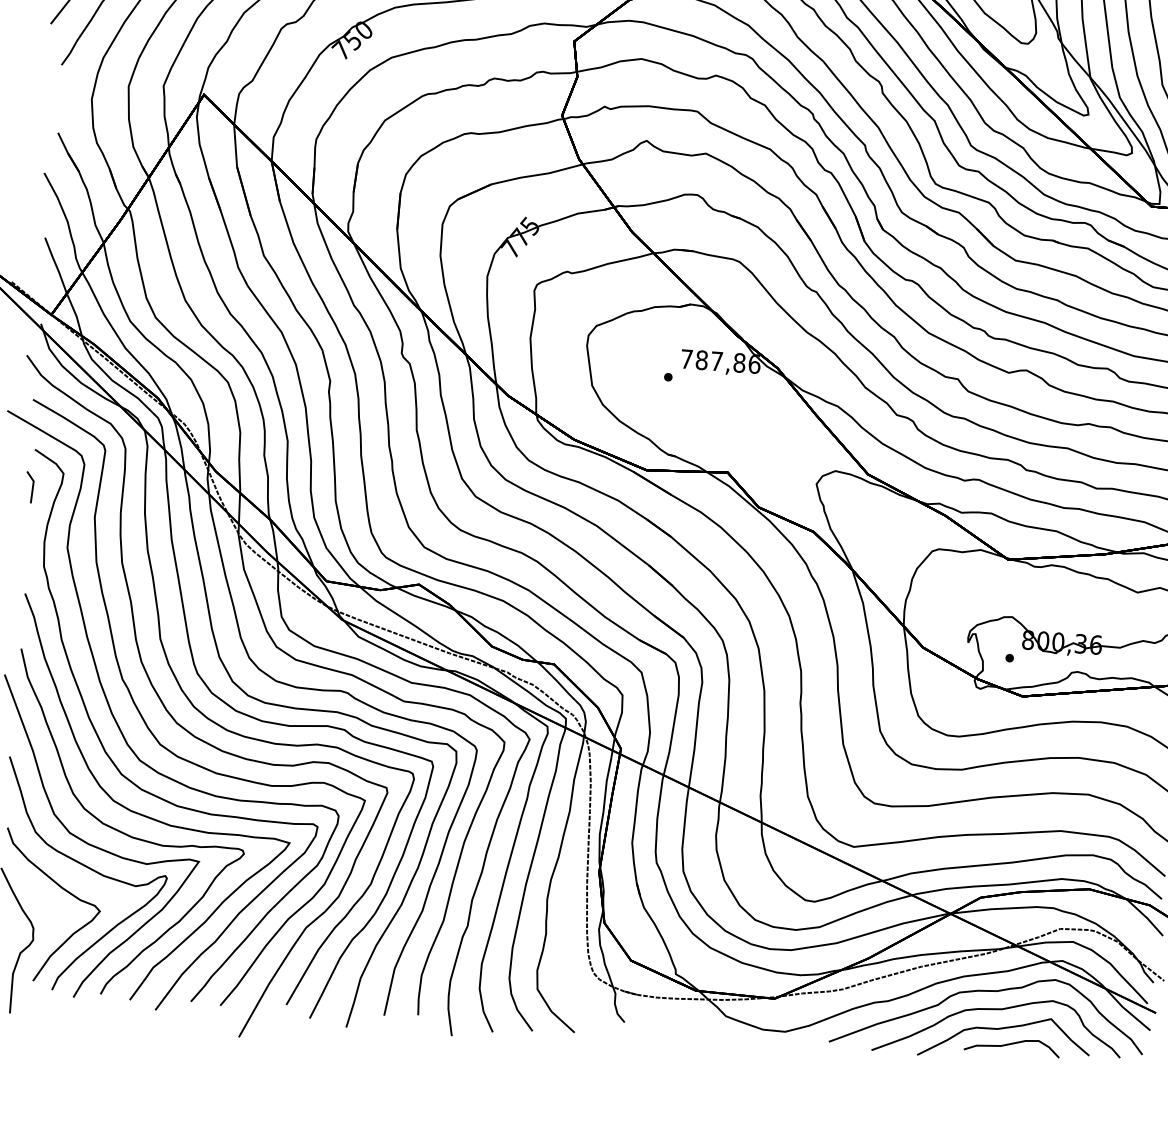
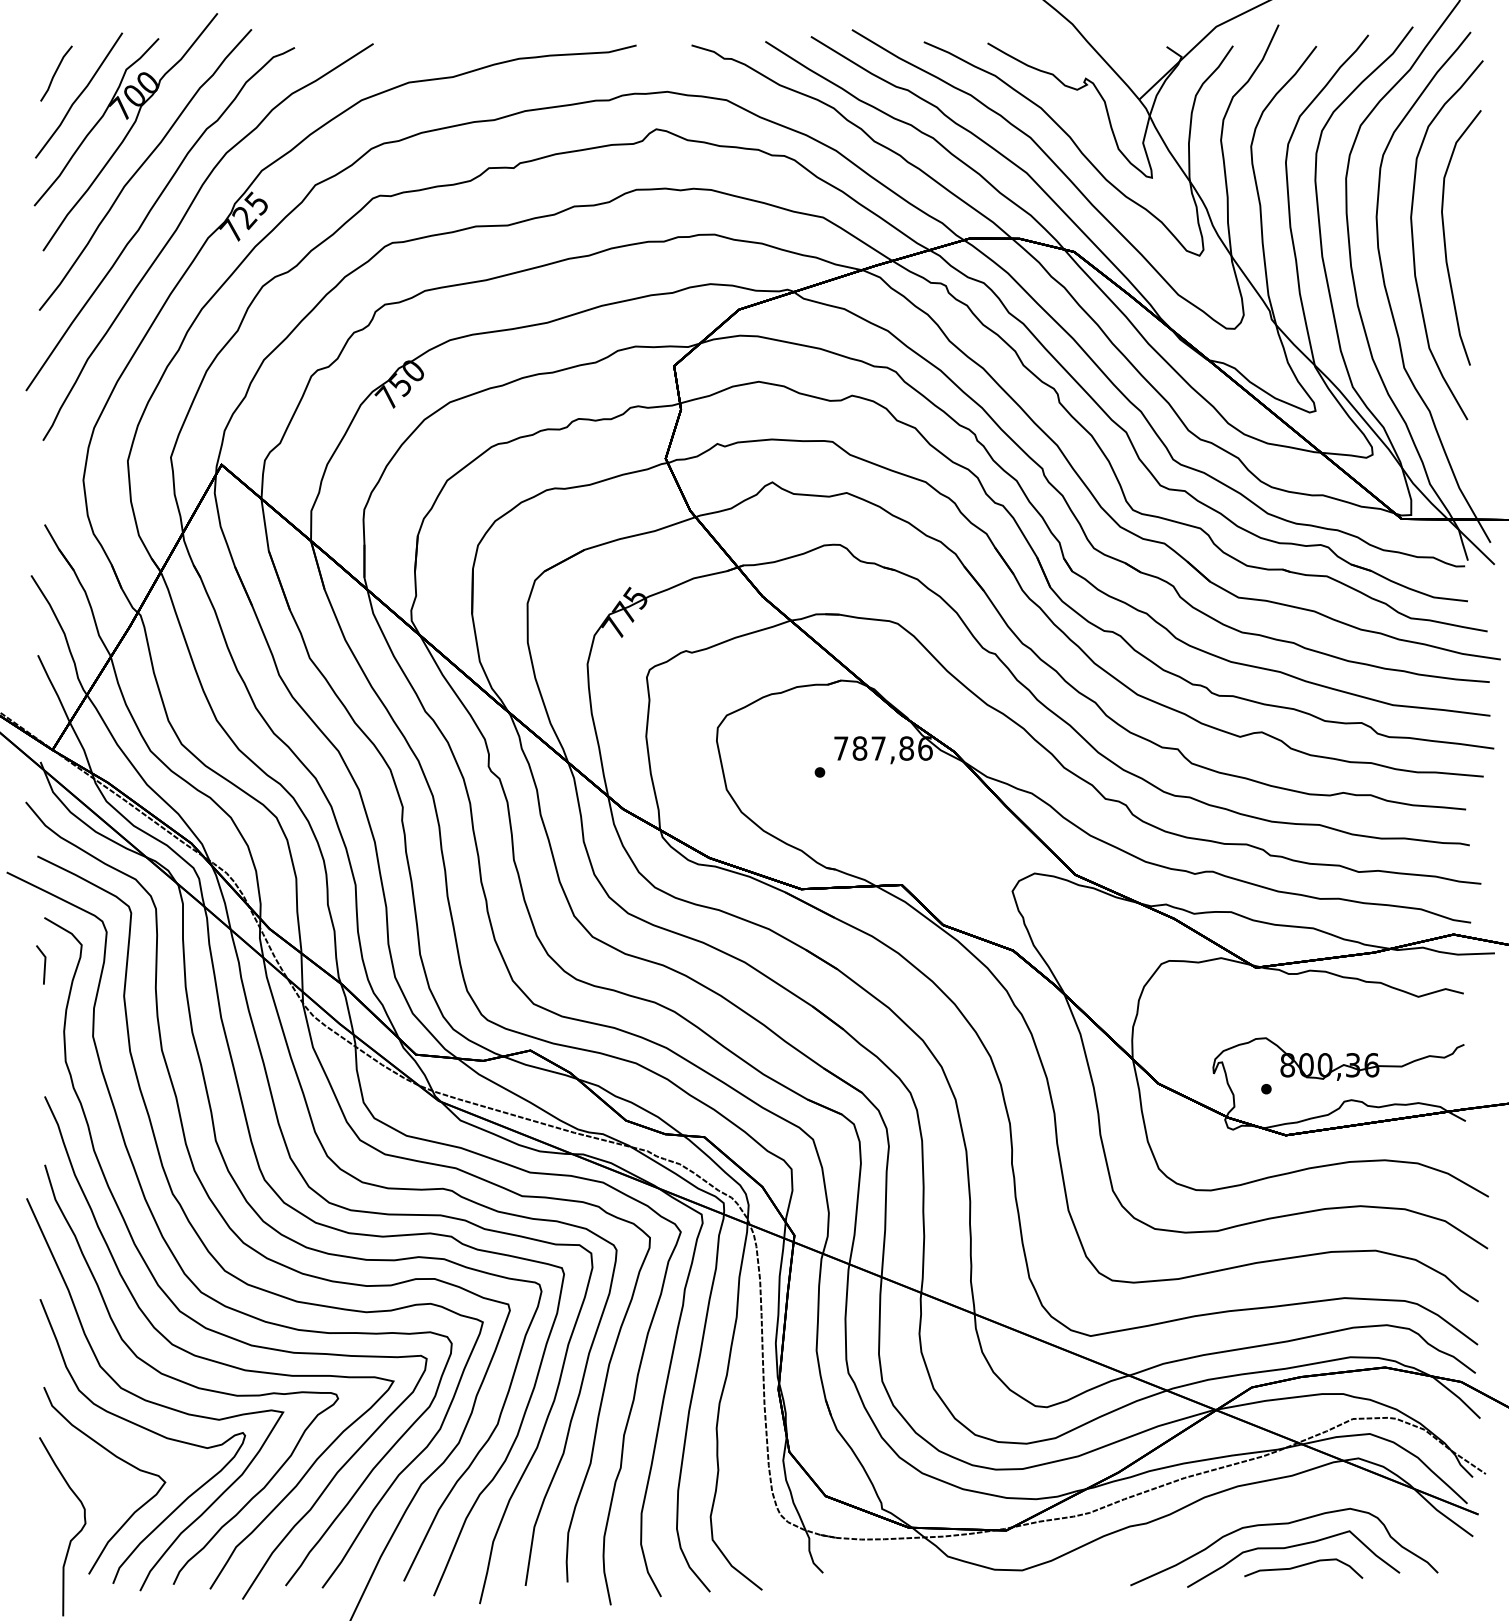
curve: (985, 991) -> (1266, 1503), removed

